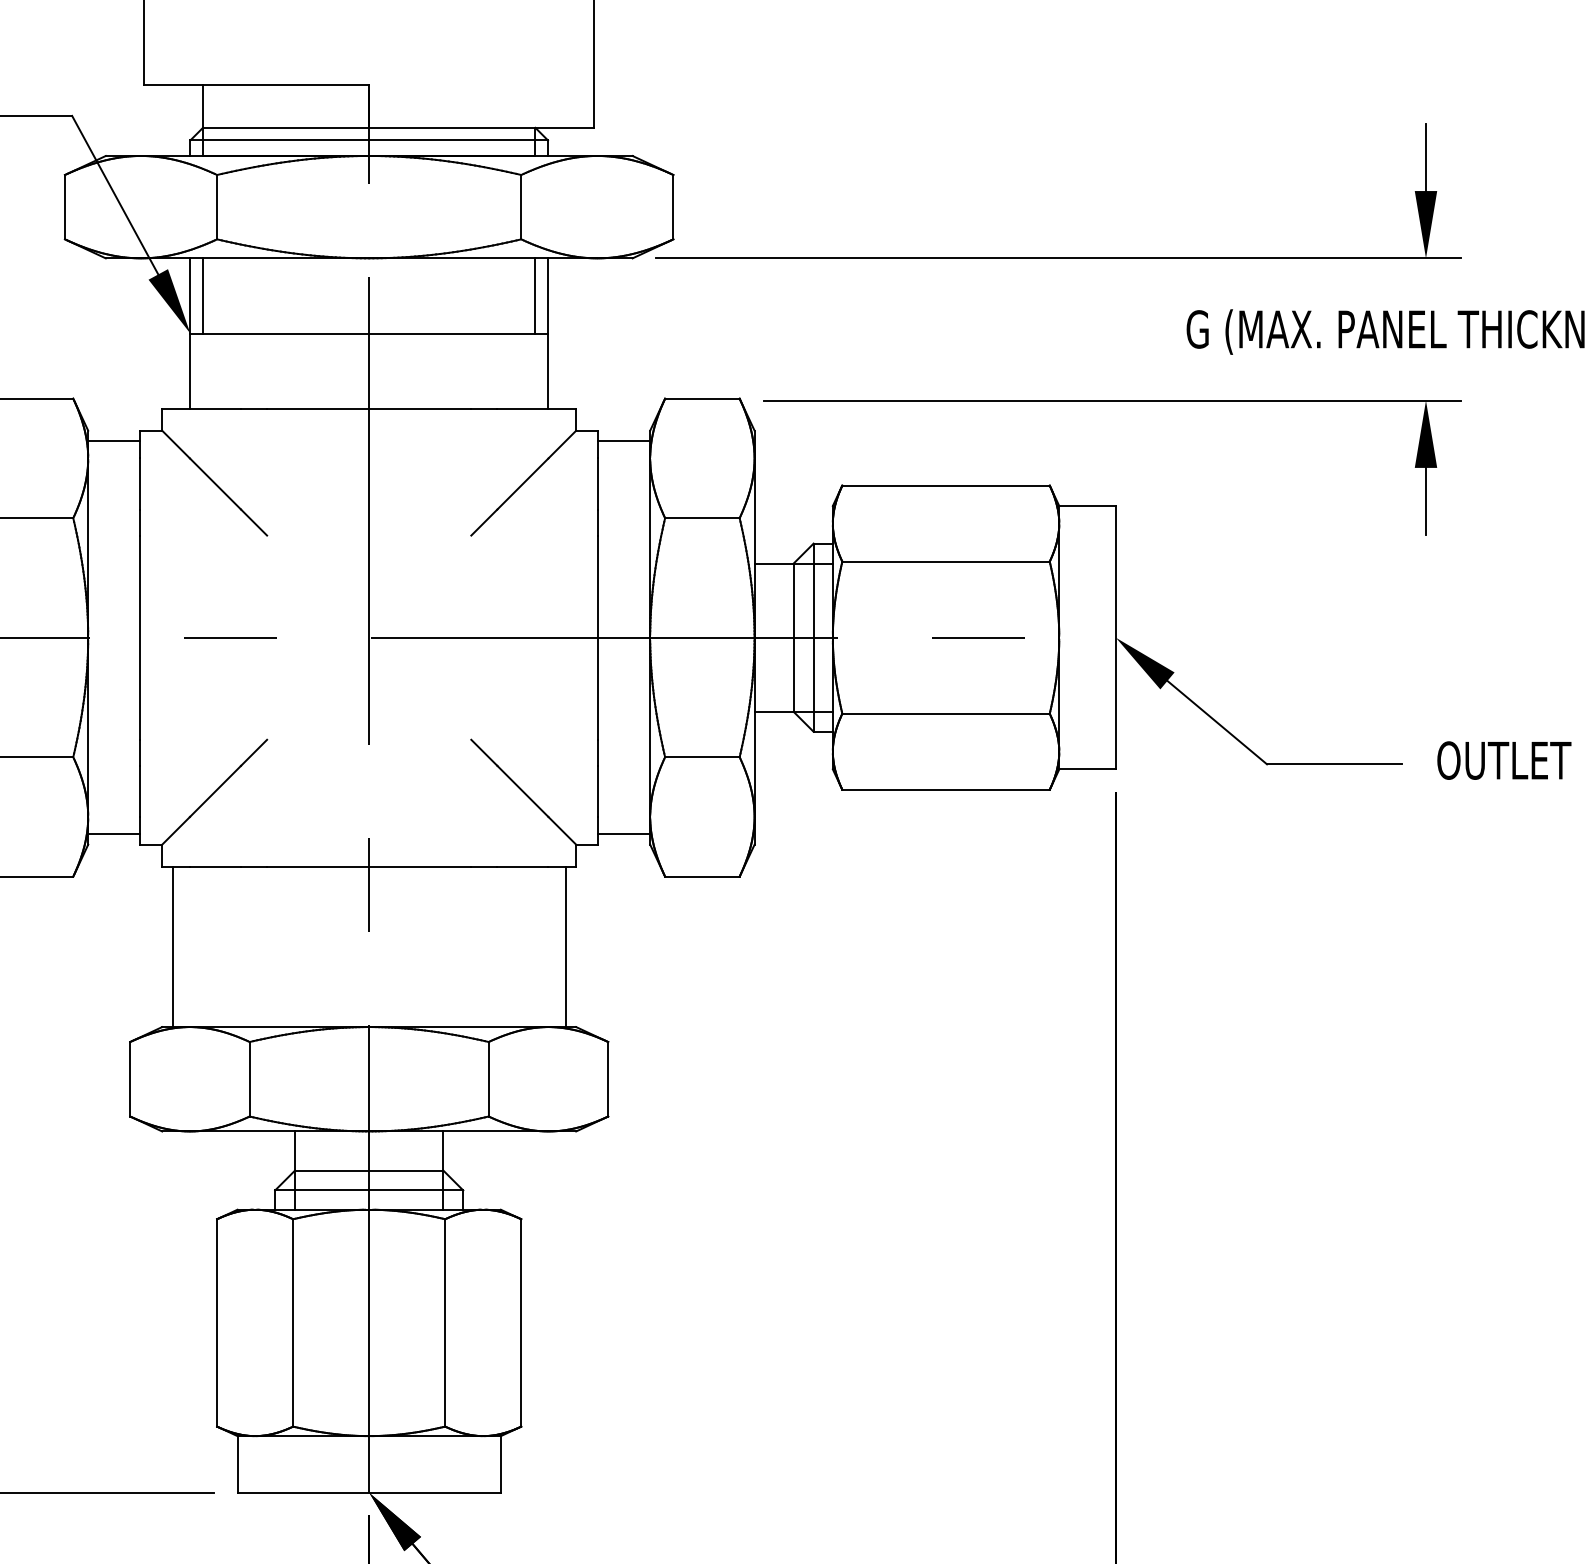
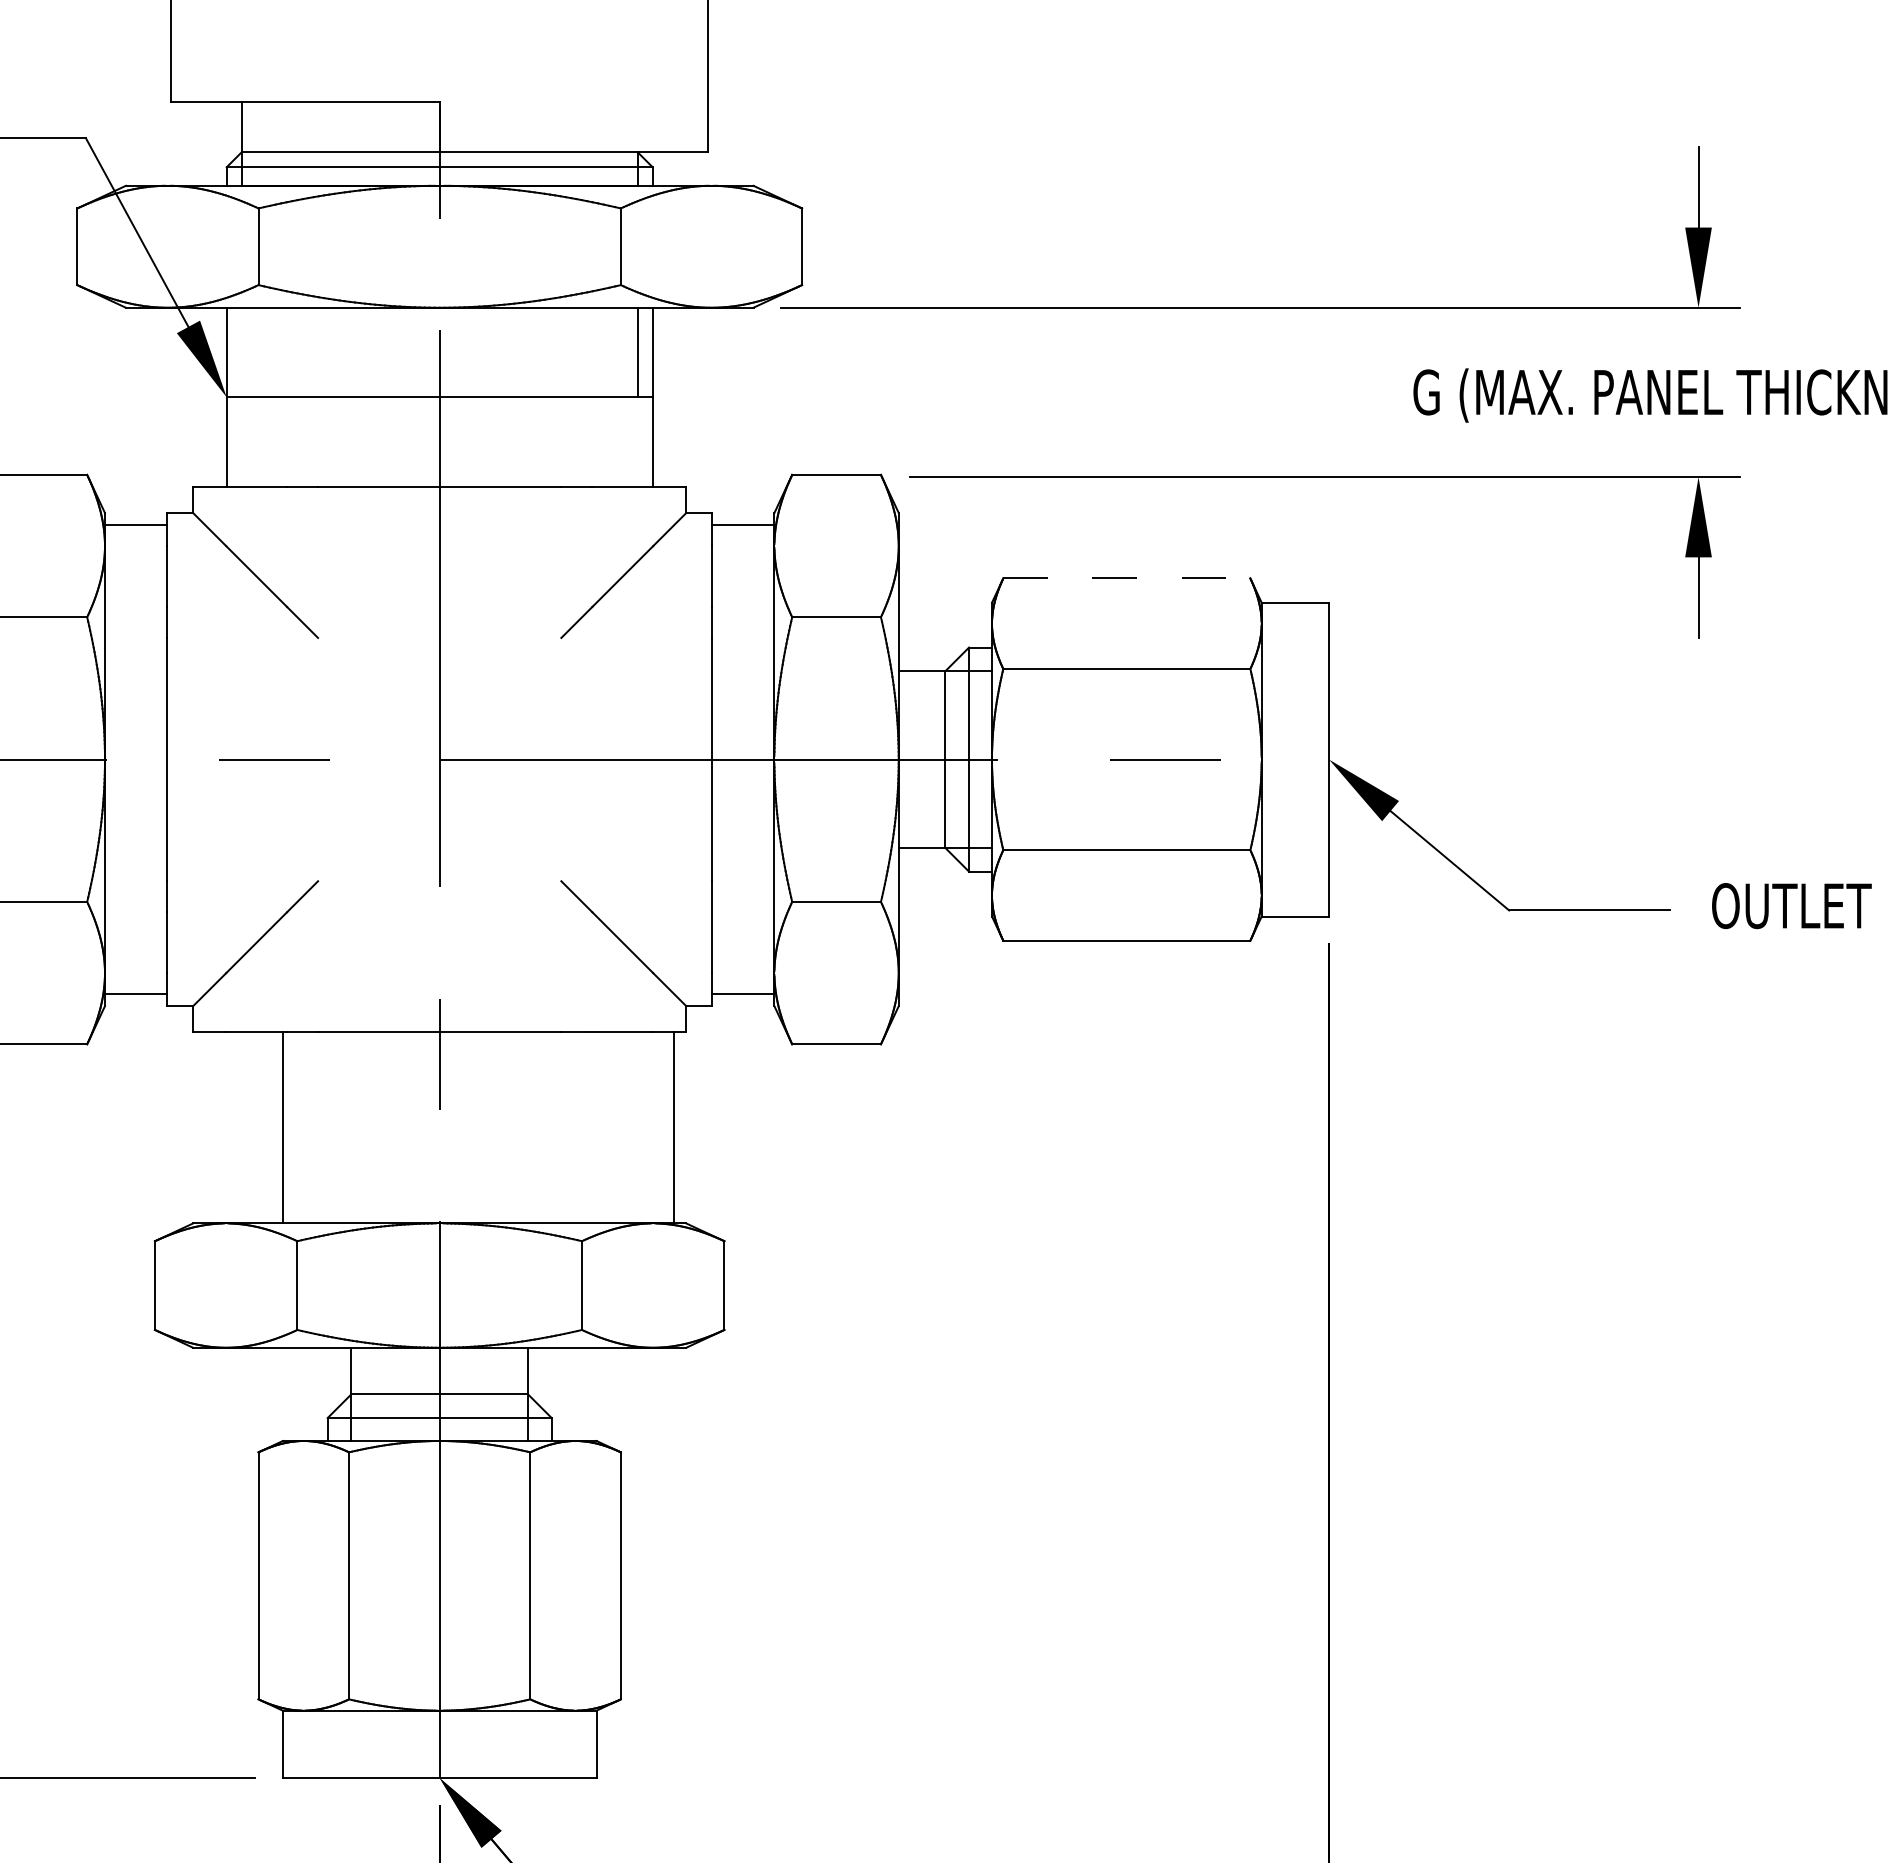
line: (202, 295) -> (241, 352), removed
line: (945, 485) -> (1126, 578), solid -> dashed
line: (172, 946) -> (283, 1127), moved

